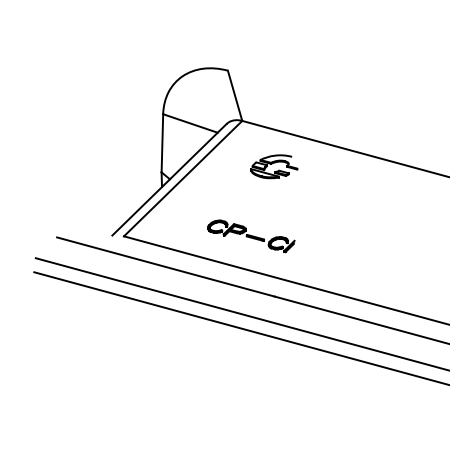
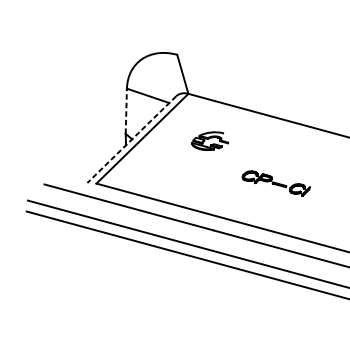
line: (162, 142) -> (126, 110), solid -> dashed
part: (274, 166) -> (210, 140), moved
line: (169, 179) -> (131, 139), solid -> dashed
part: (251, 236) -> (276, 183), moved

